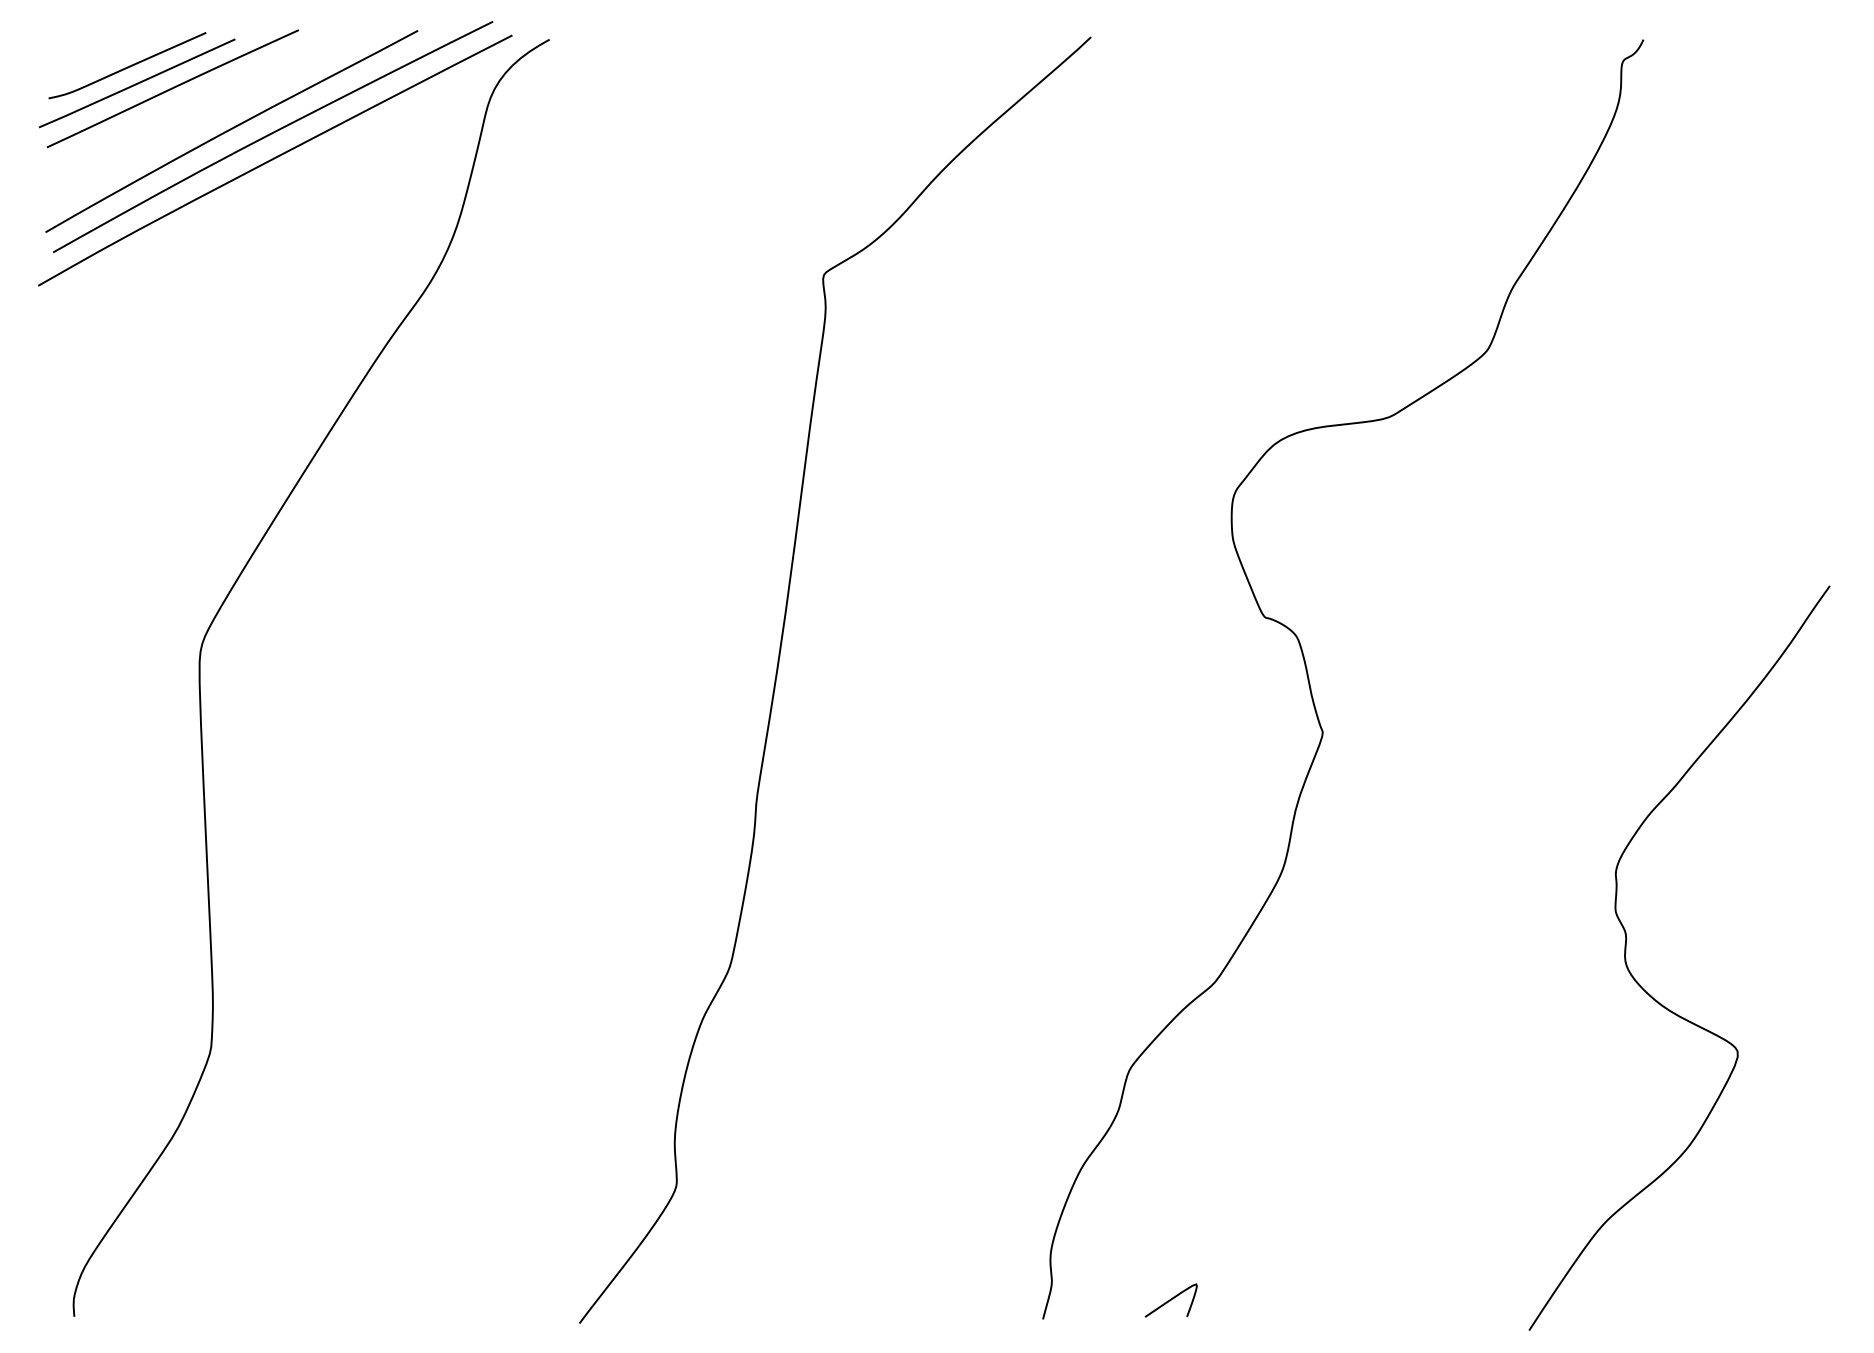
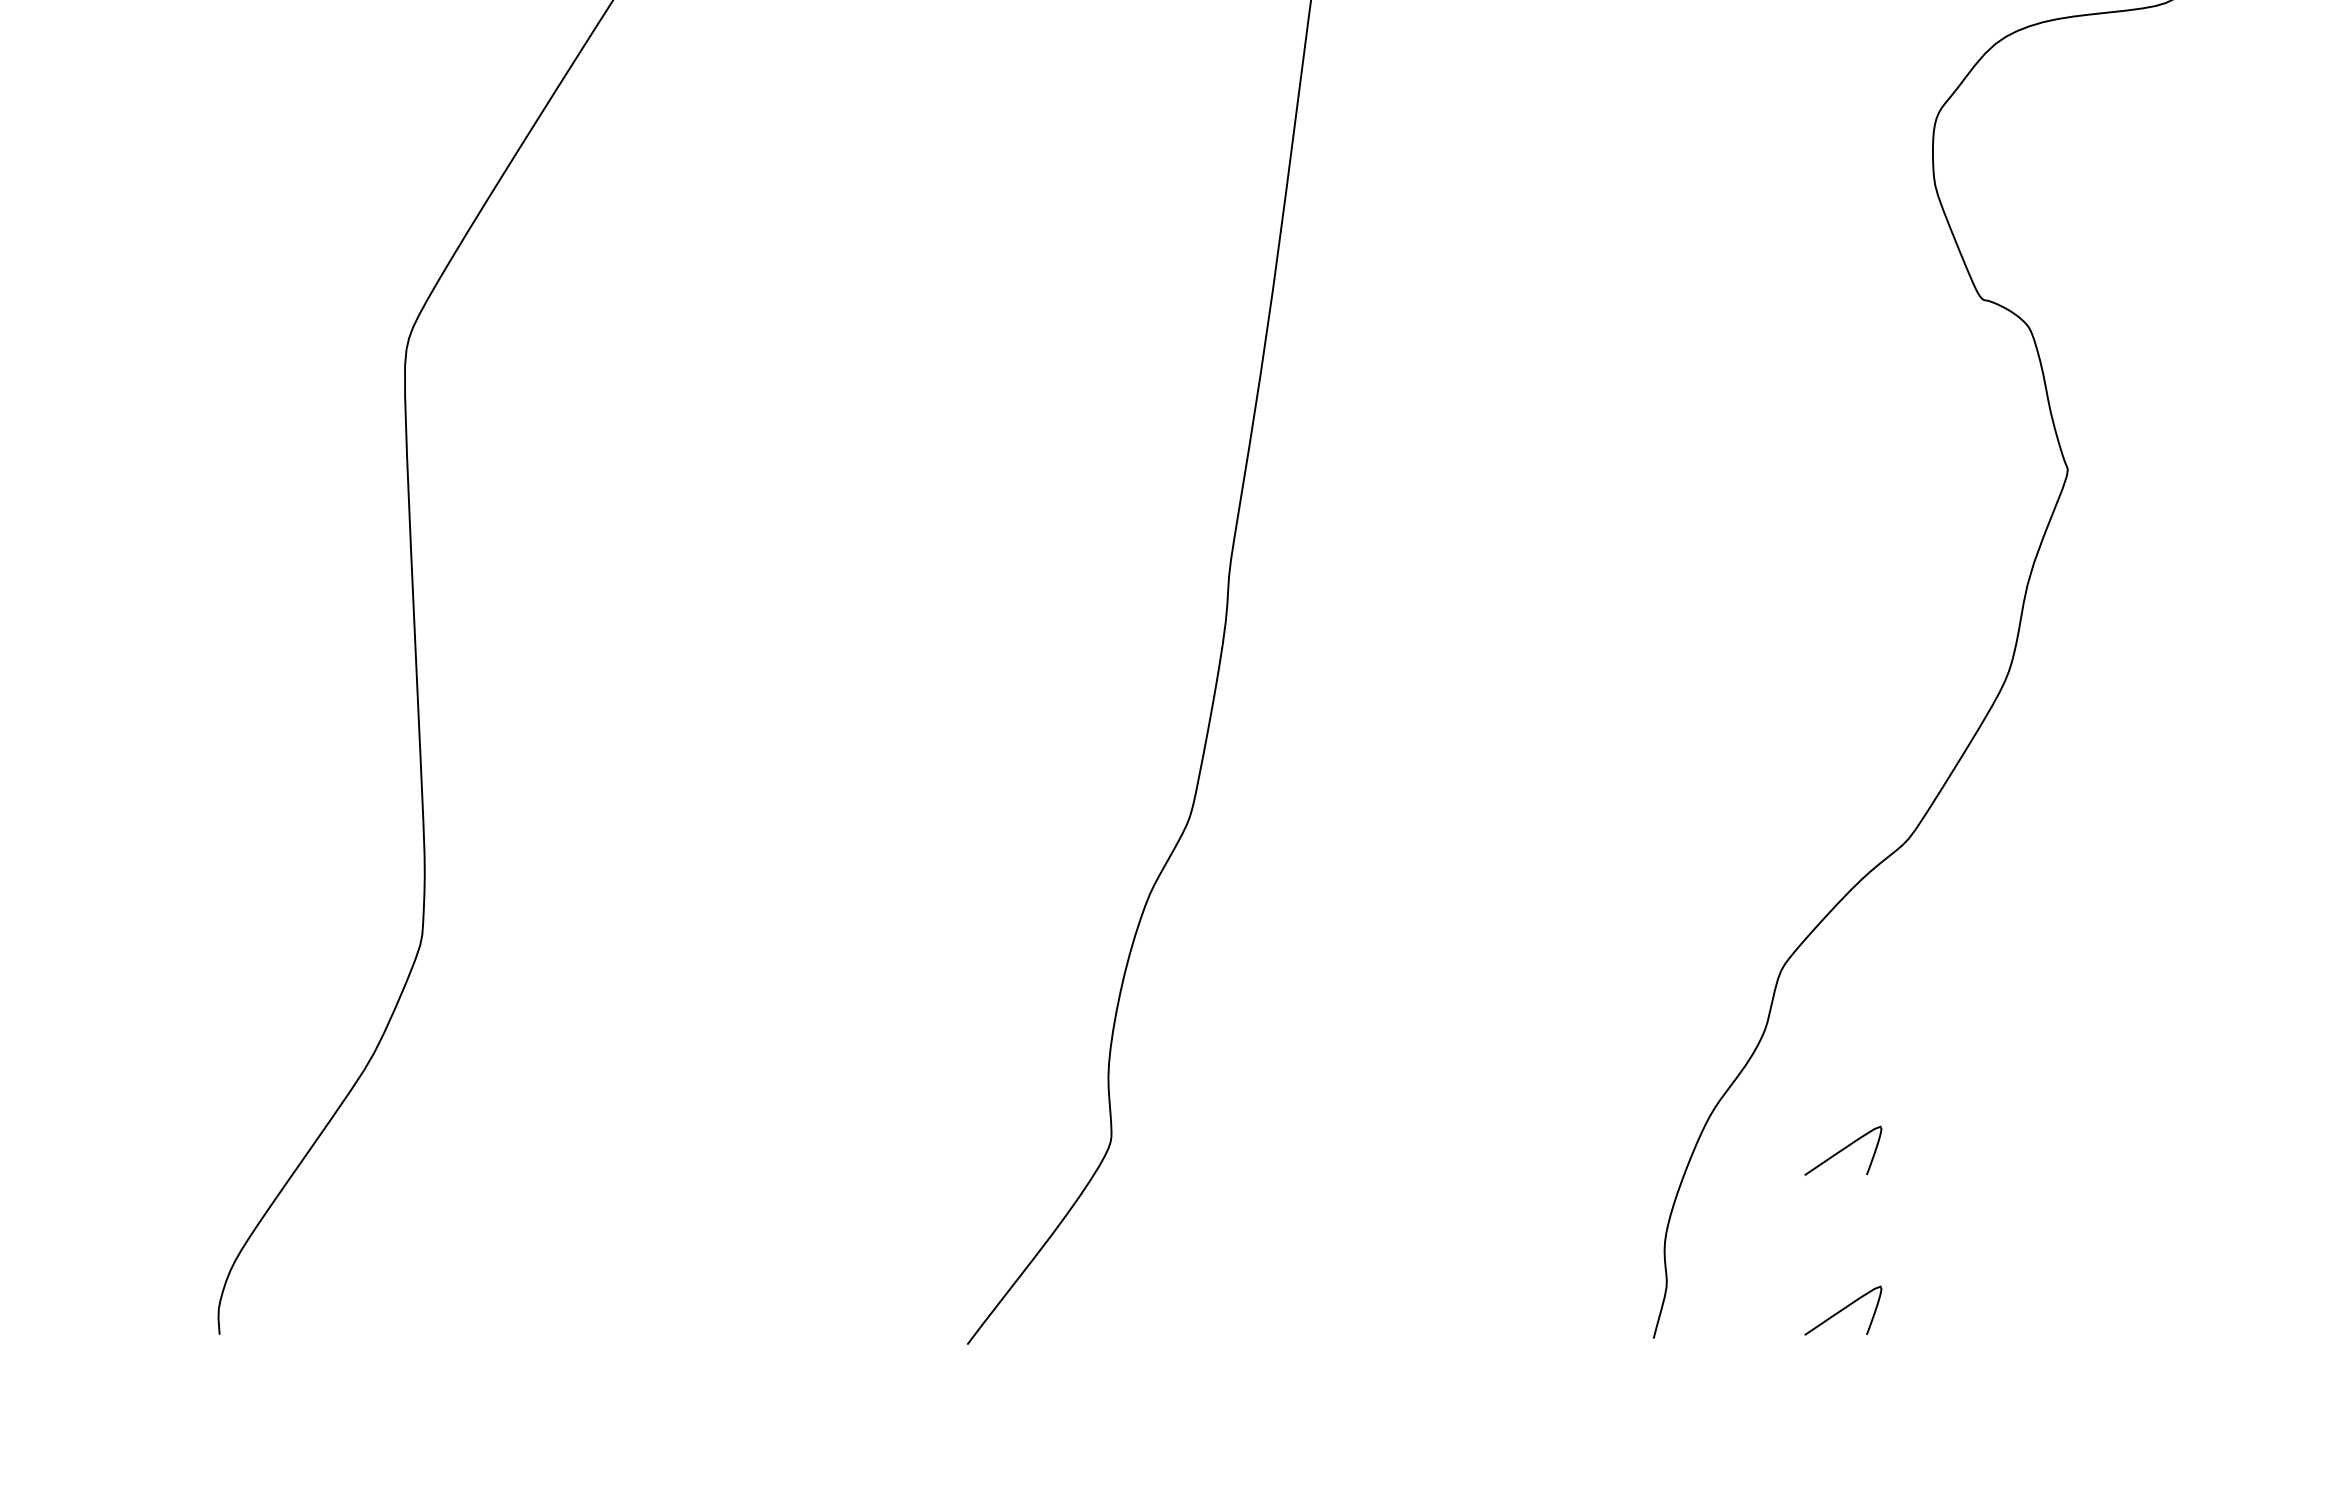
curve: (1170, 1192) -> (1842, 1150), added

